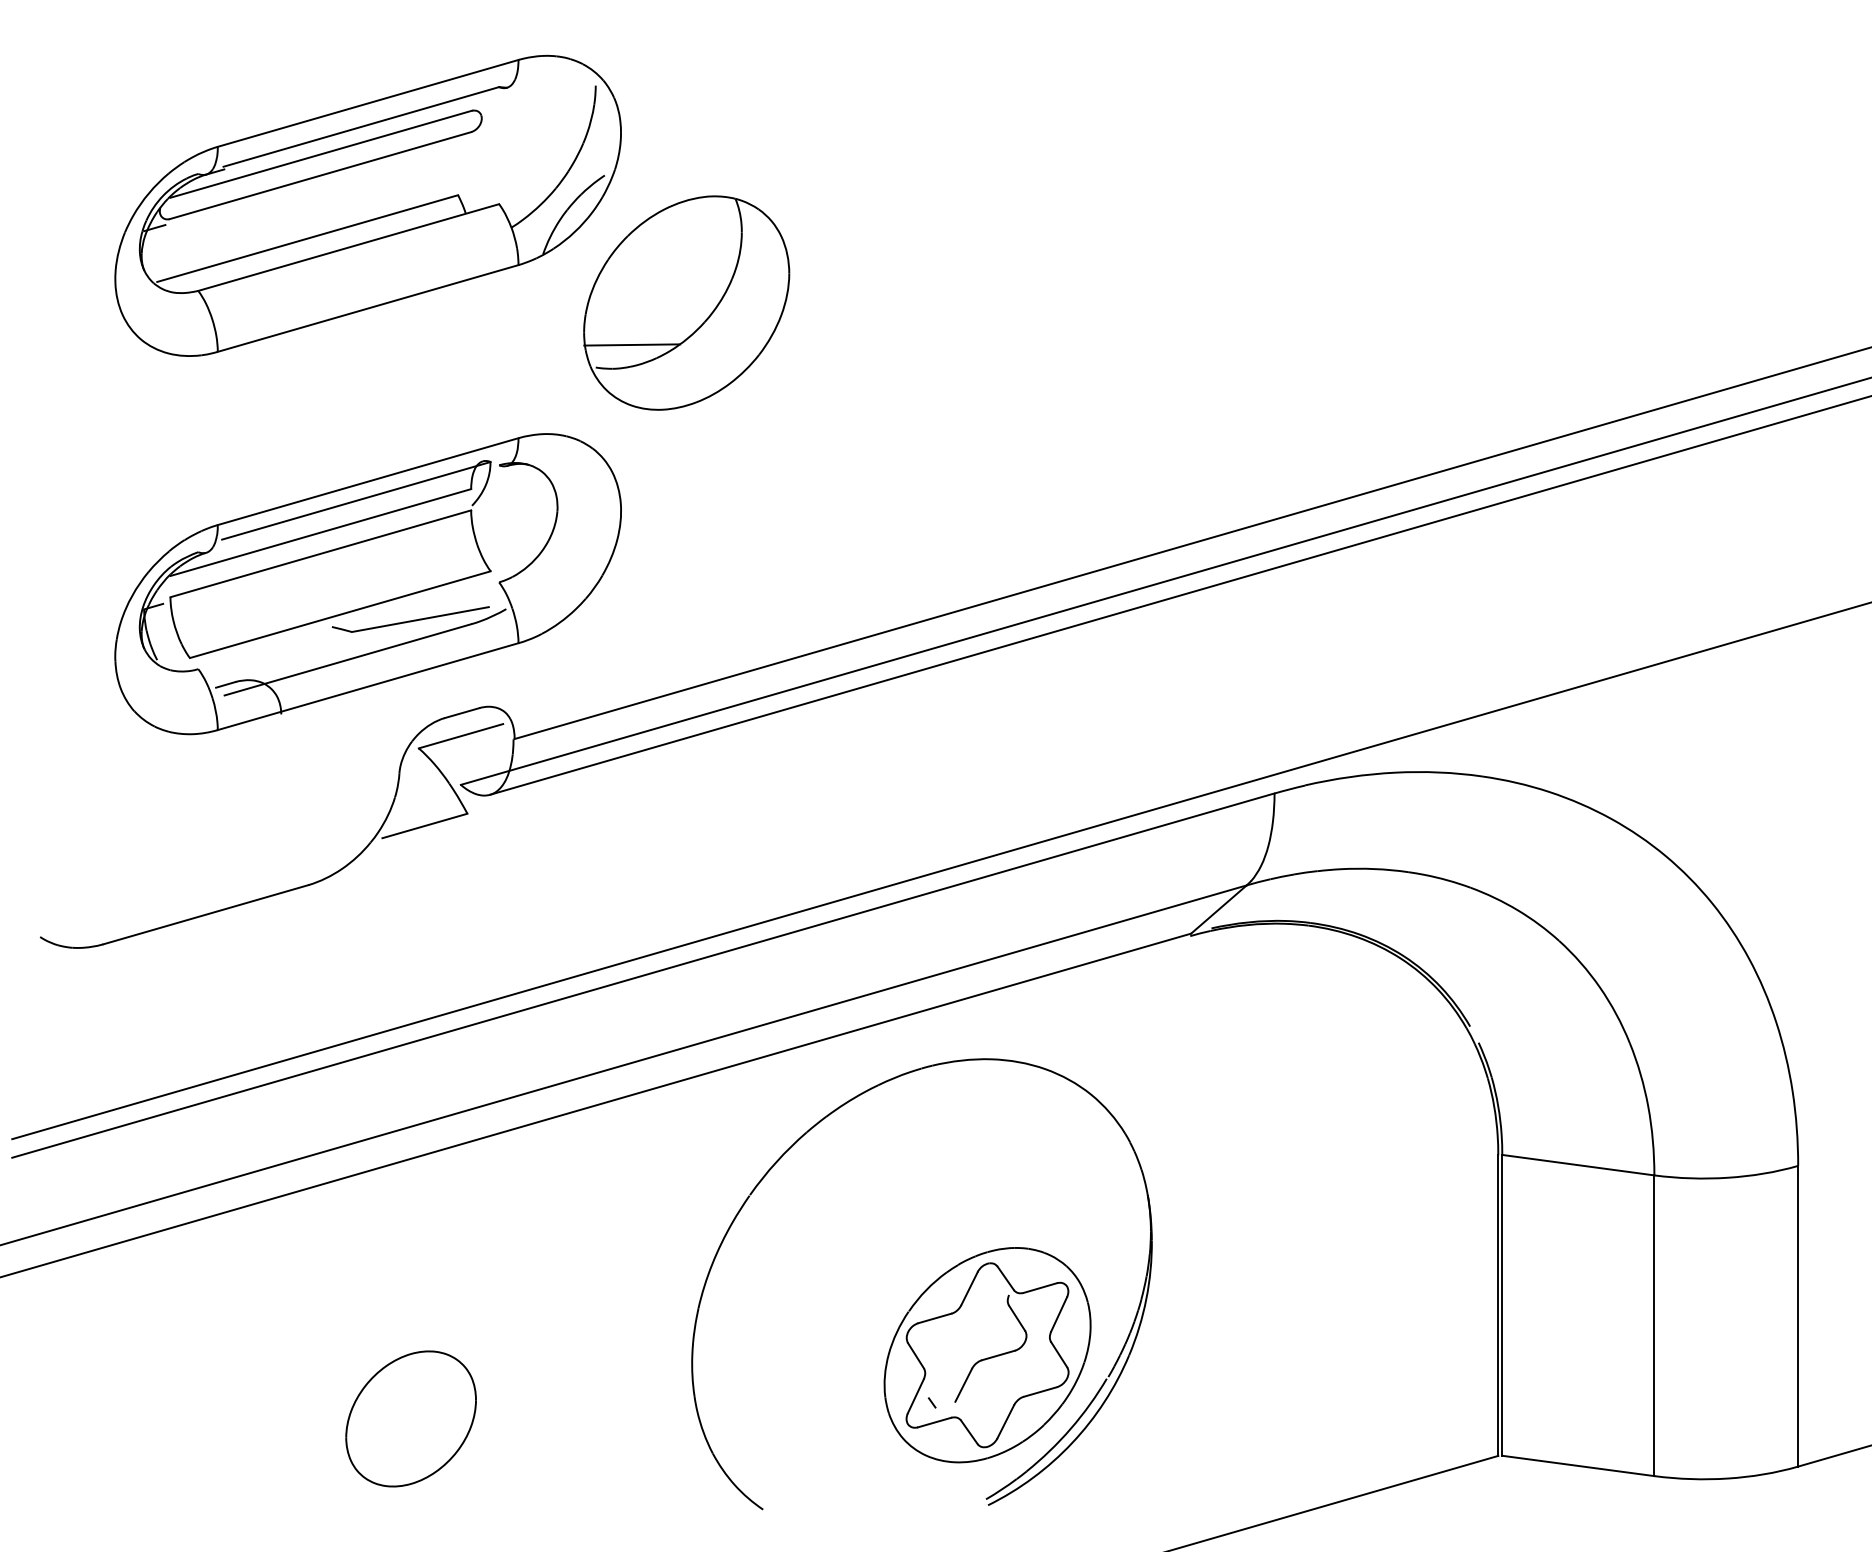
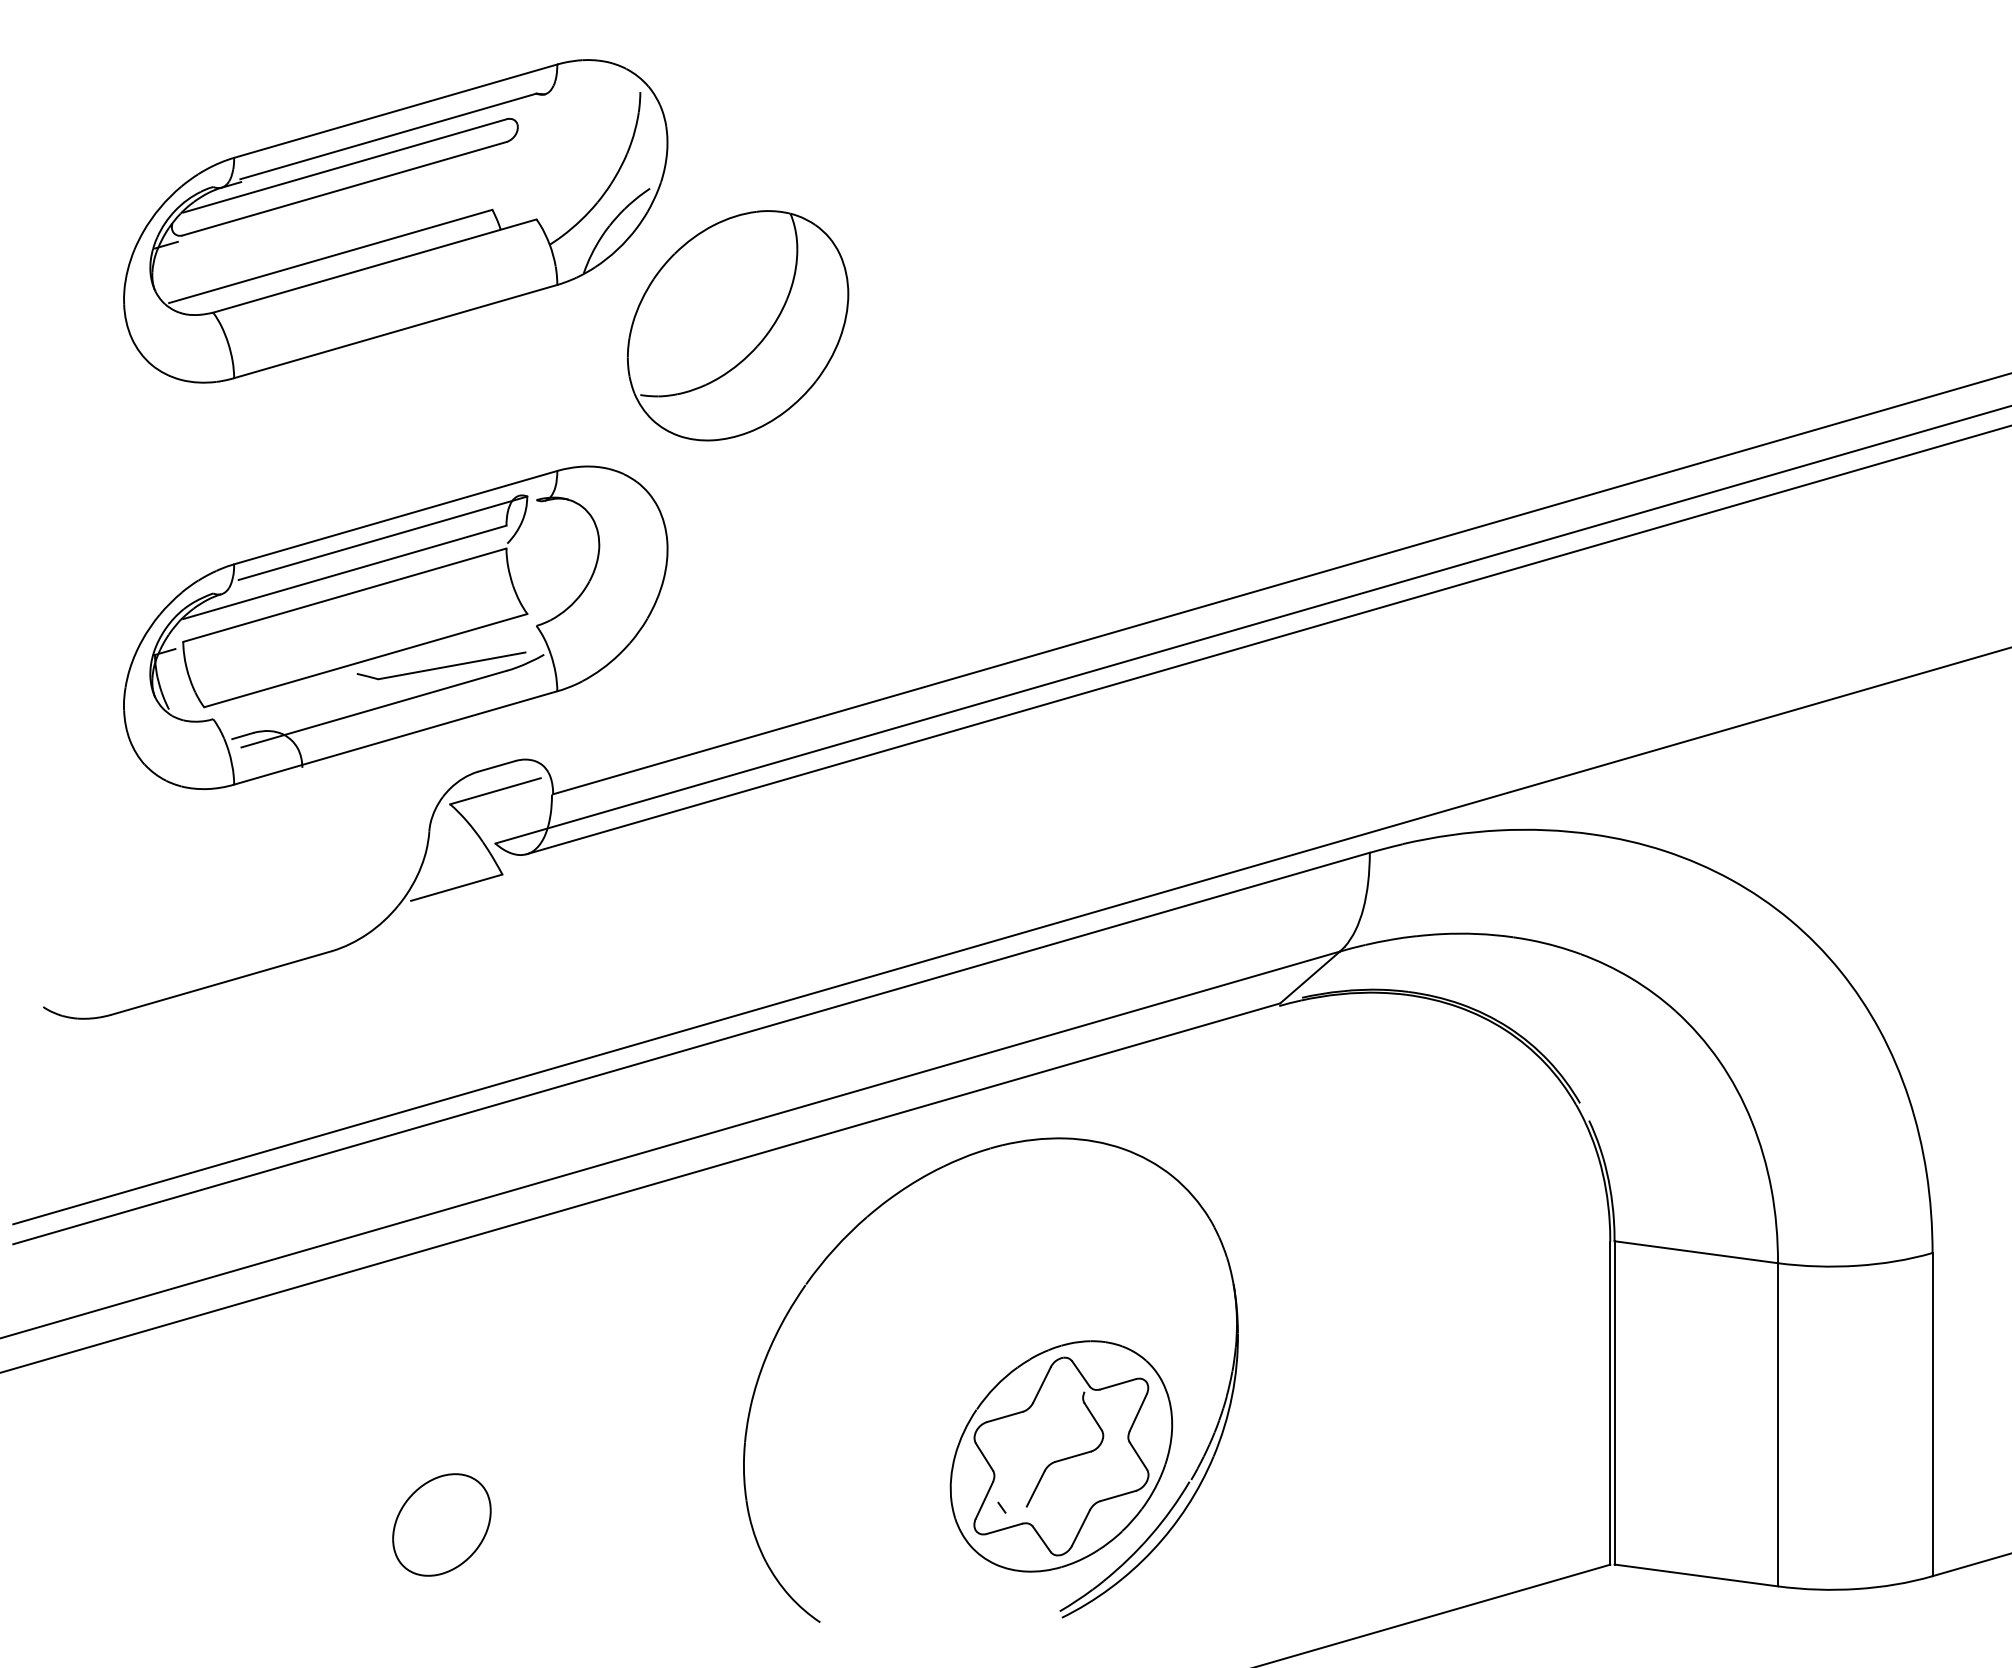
line: (631, 344) -> (678, 370), removed
part: (410, 1418) -> (441, 1524), size x0.7

